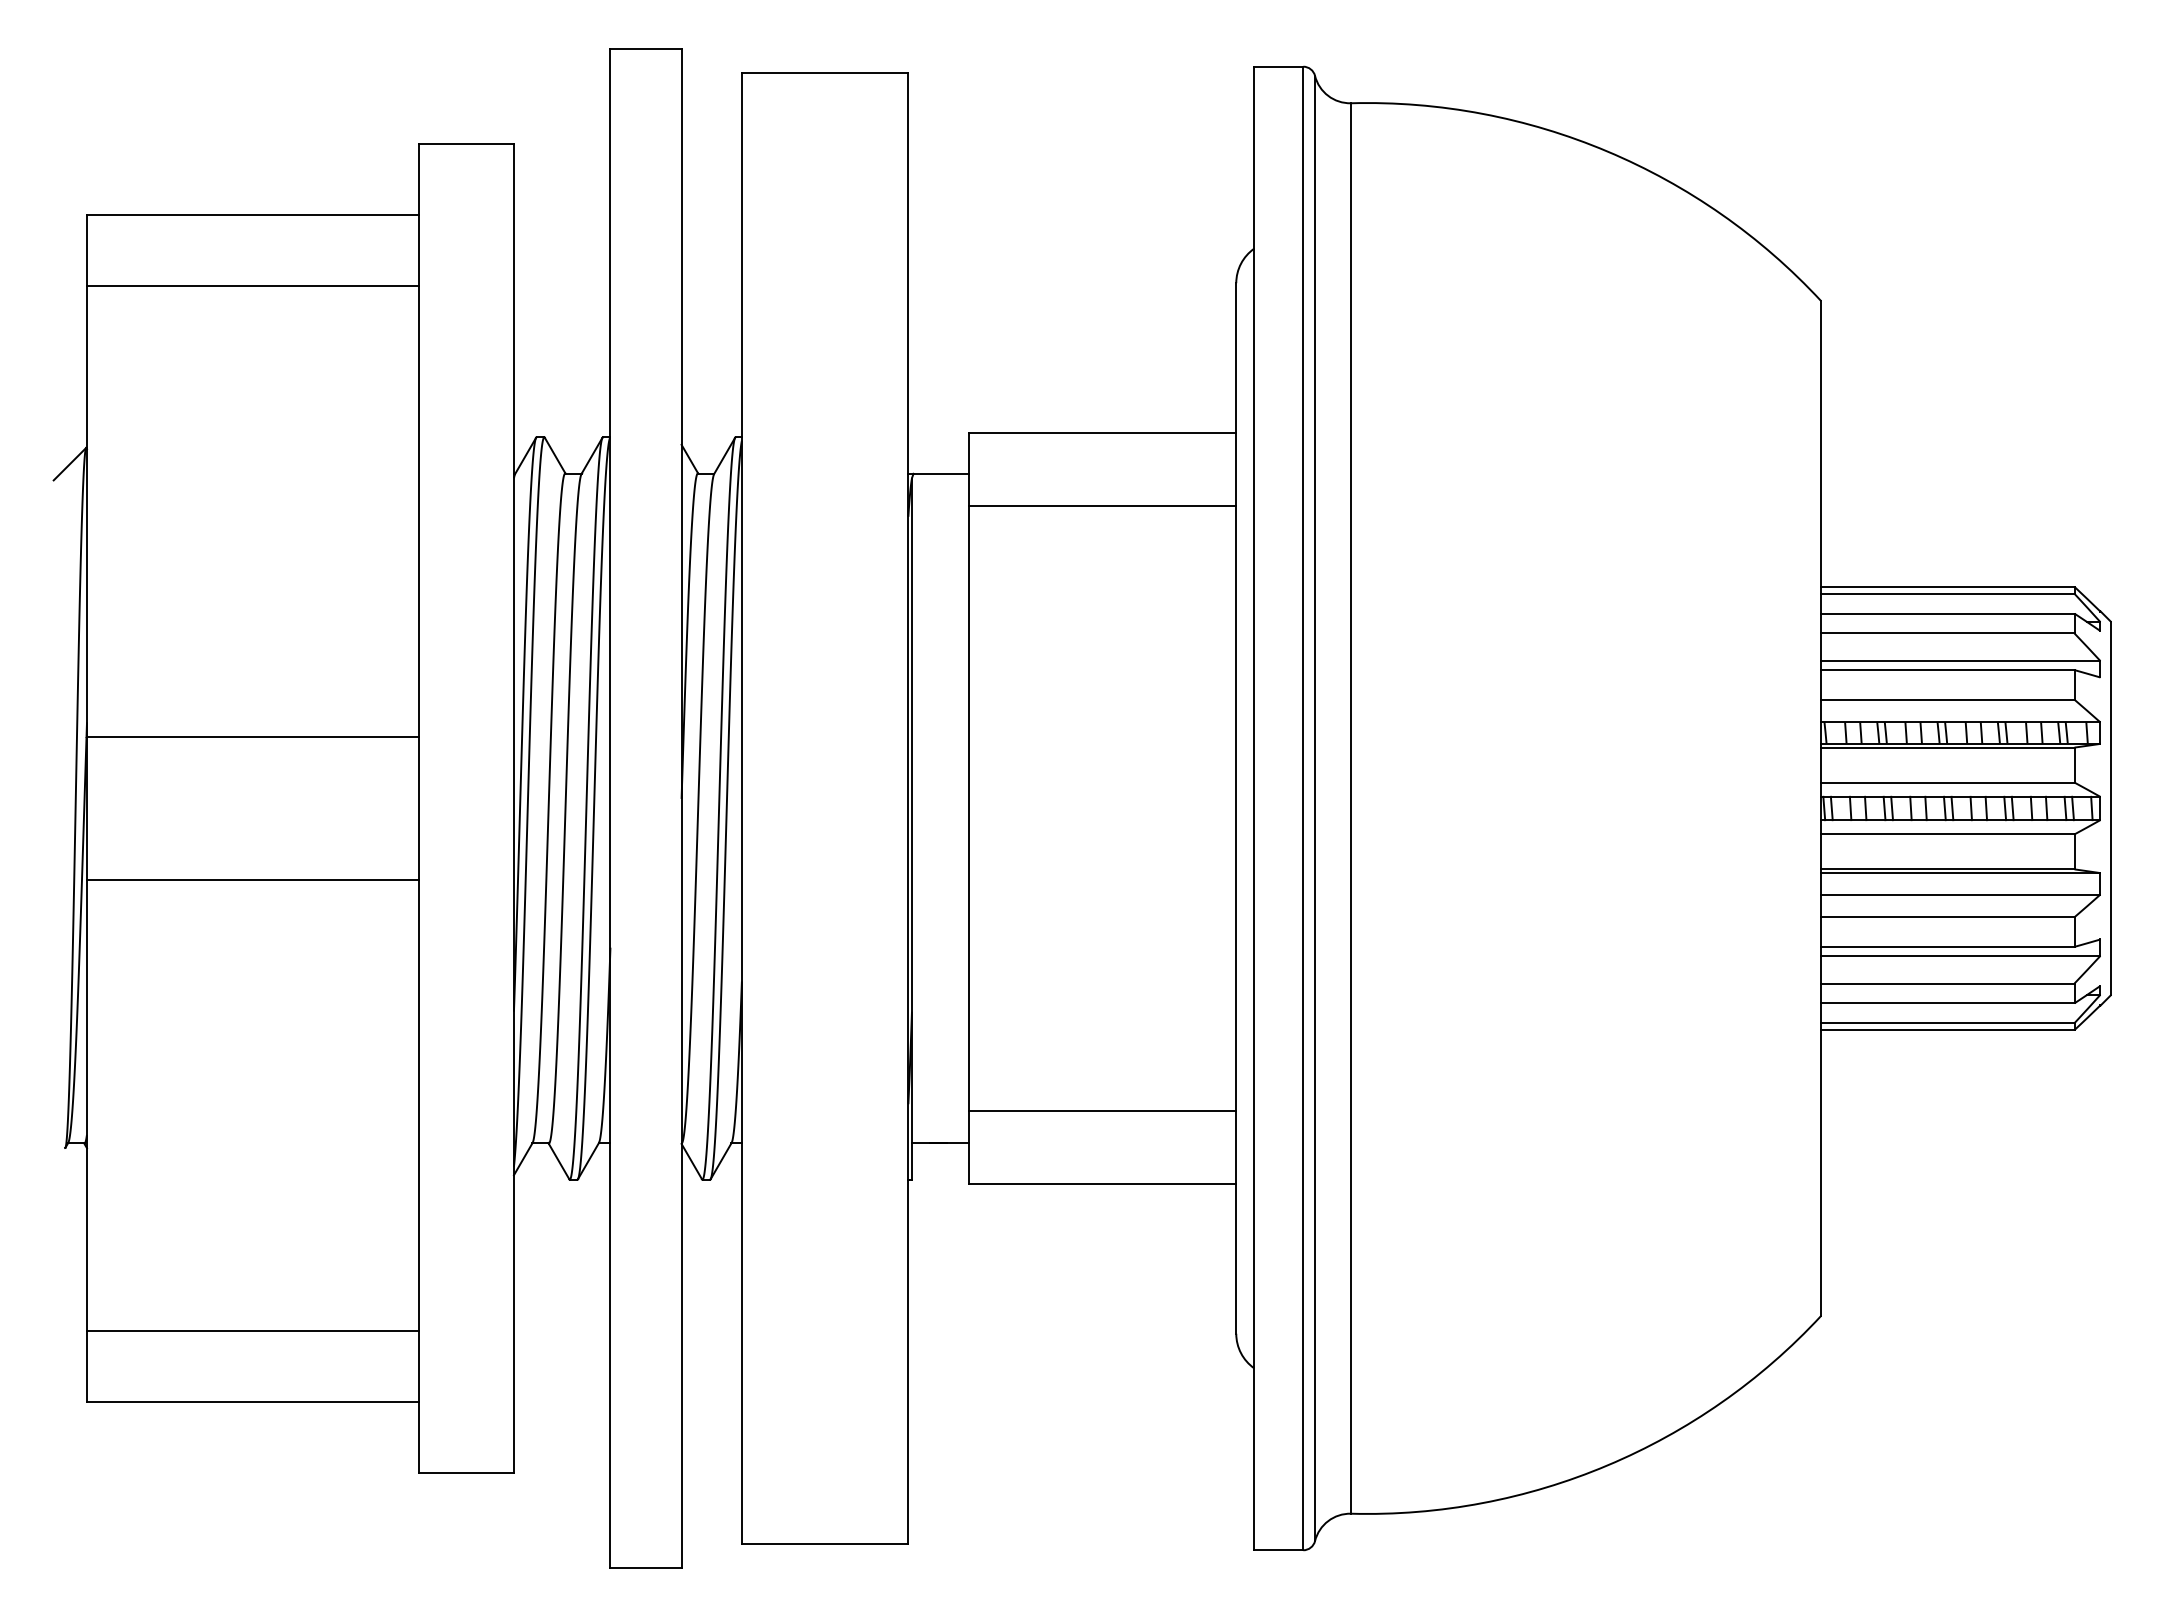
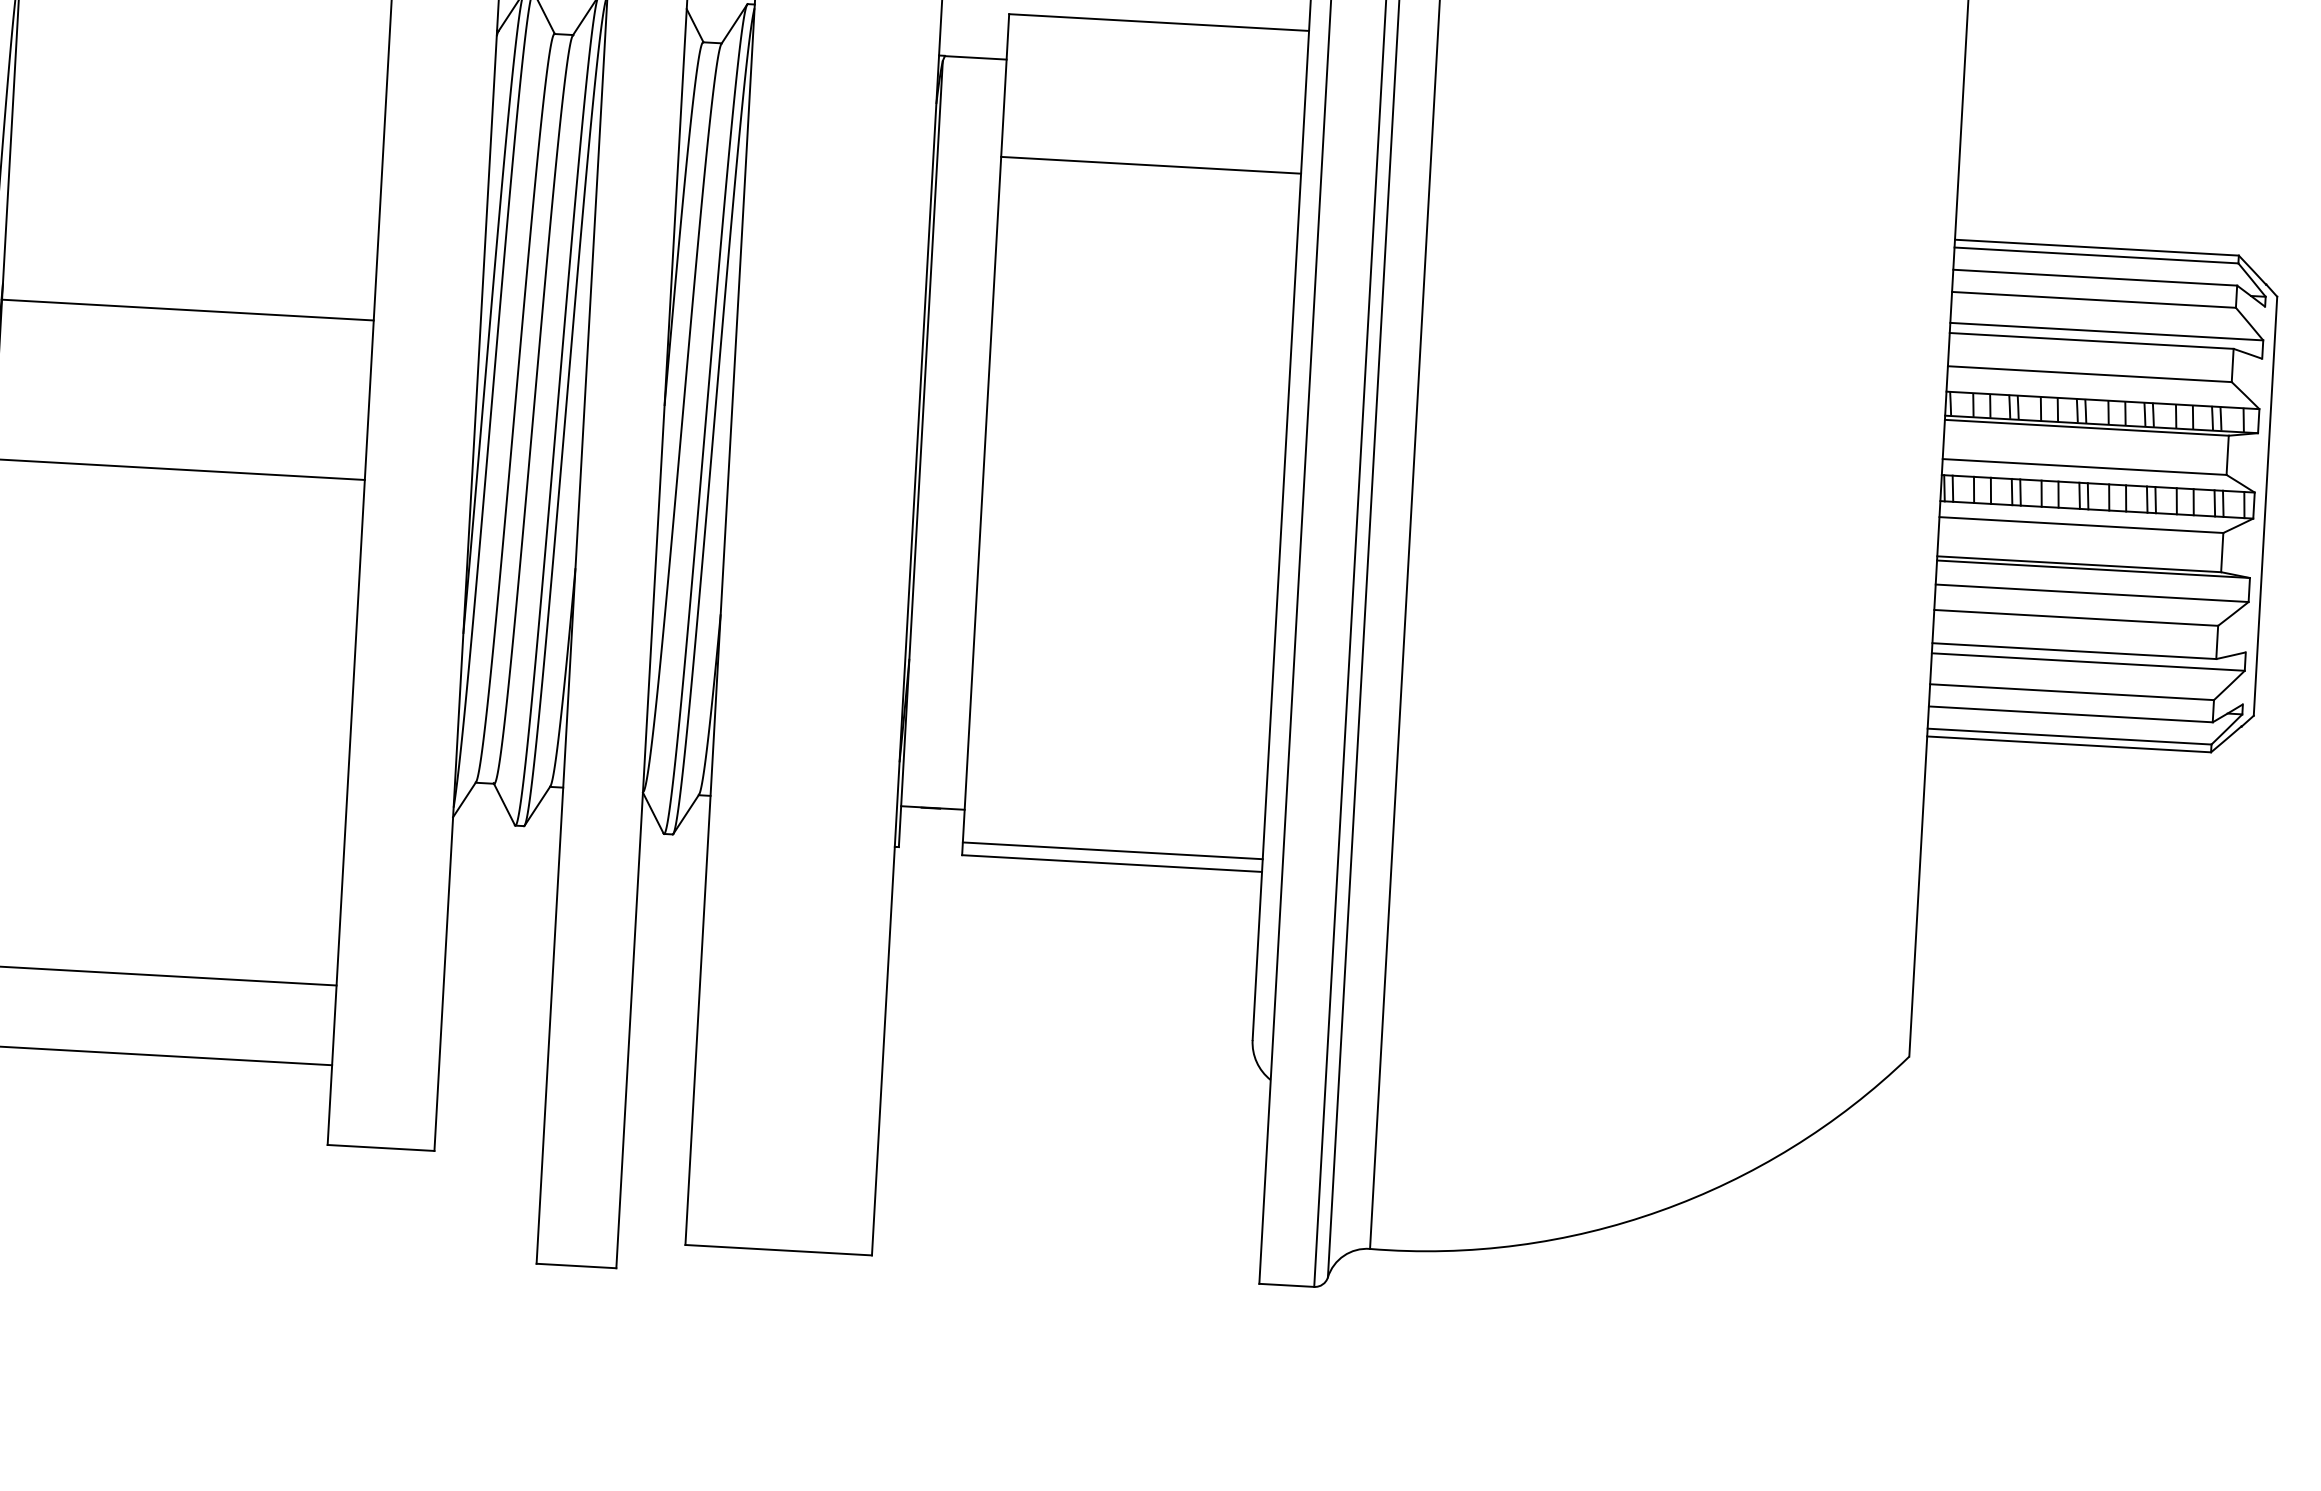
line: (1102, 505) -> (1151, 165), moved
line: (1102, 1111) -> (1112, 850), moved

